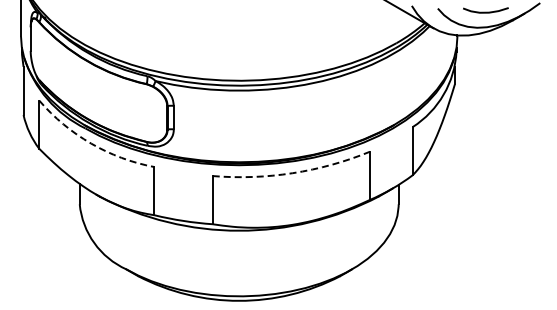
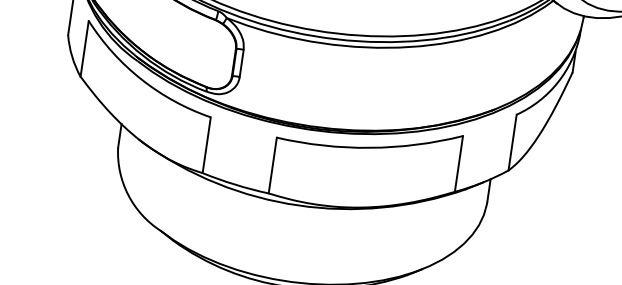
arc: (91, 143) -> (141, 79), dashed -> solid
arc: (292, 173) -> (369, 148), dashed -> solid

